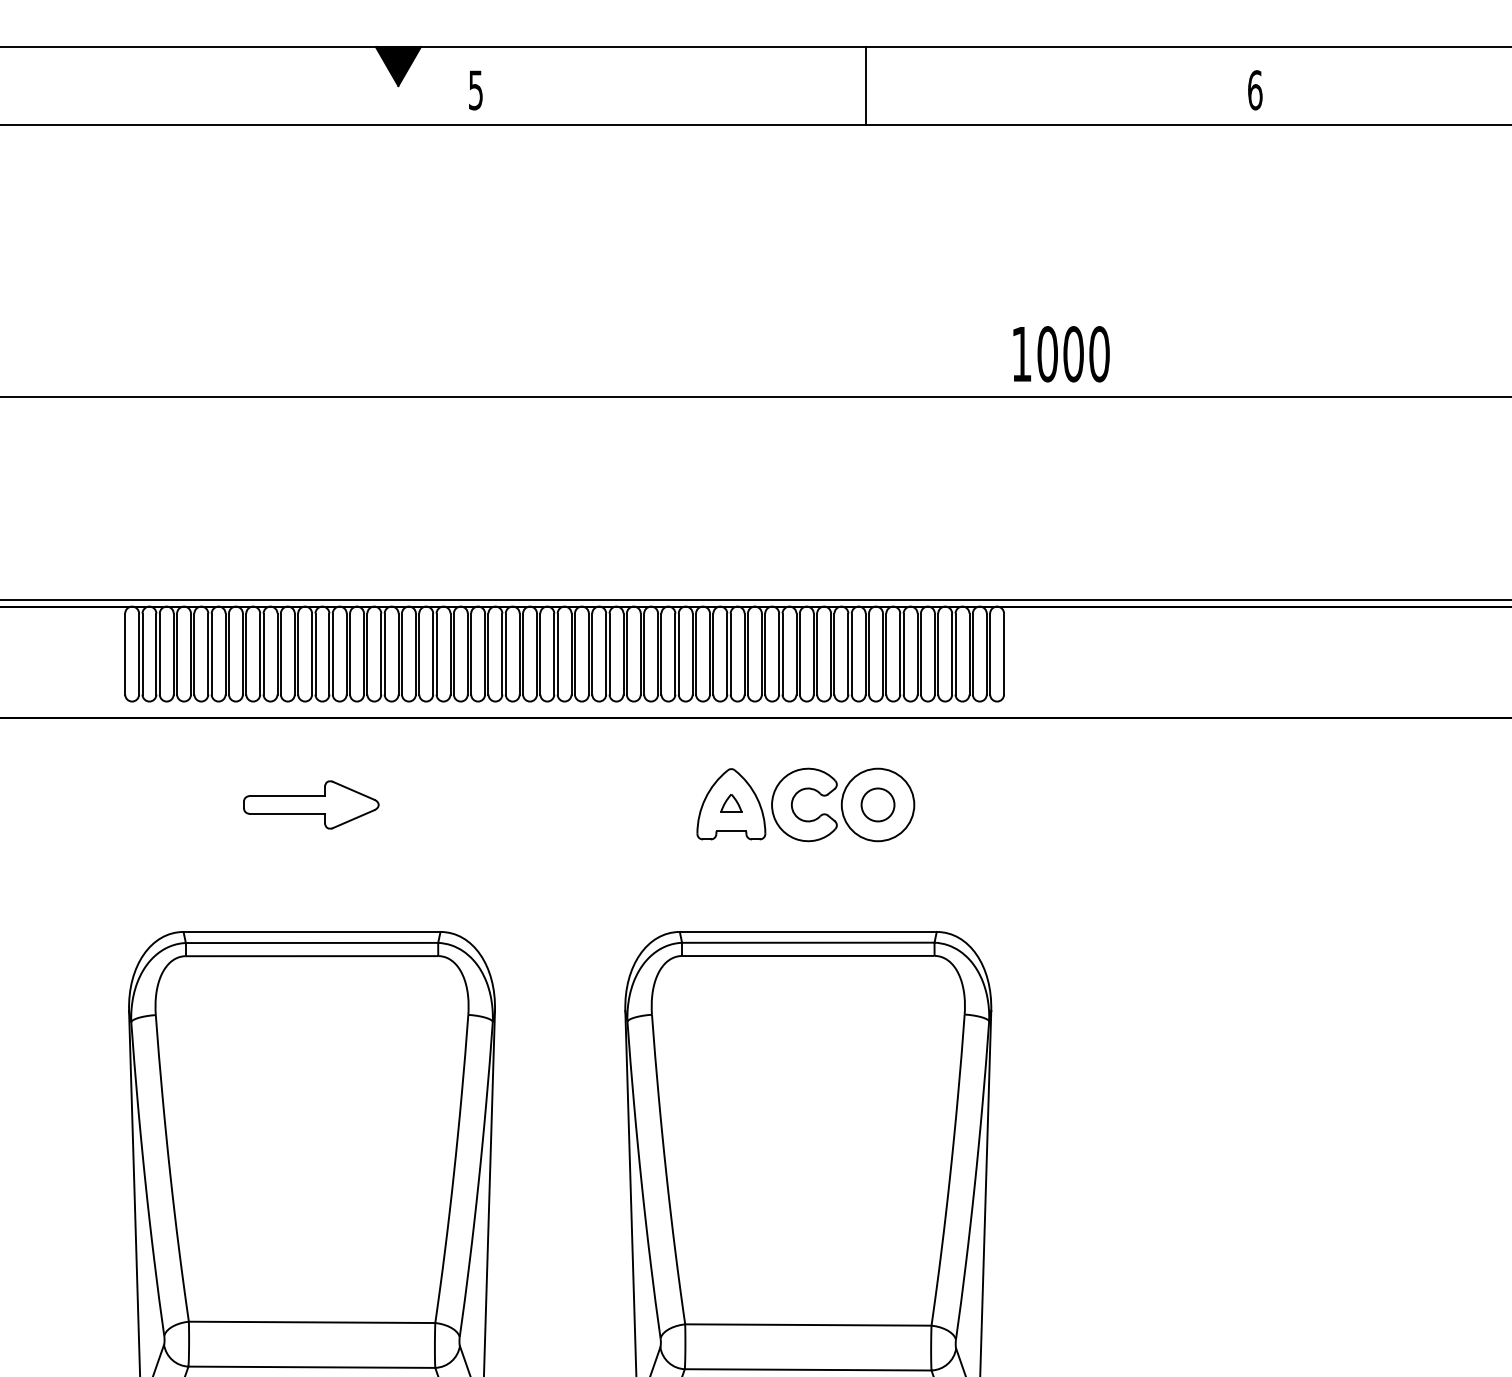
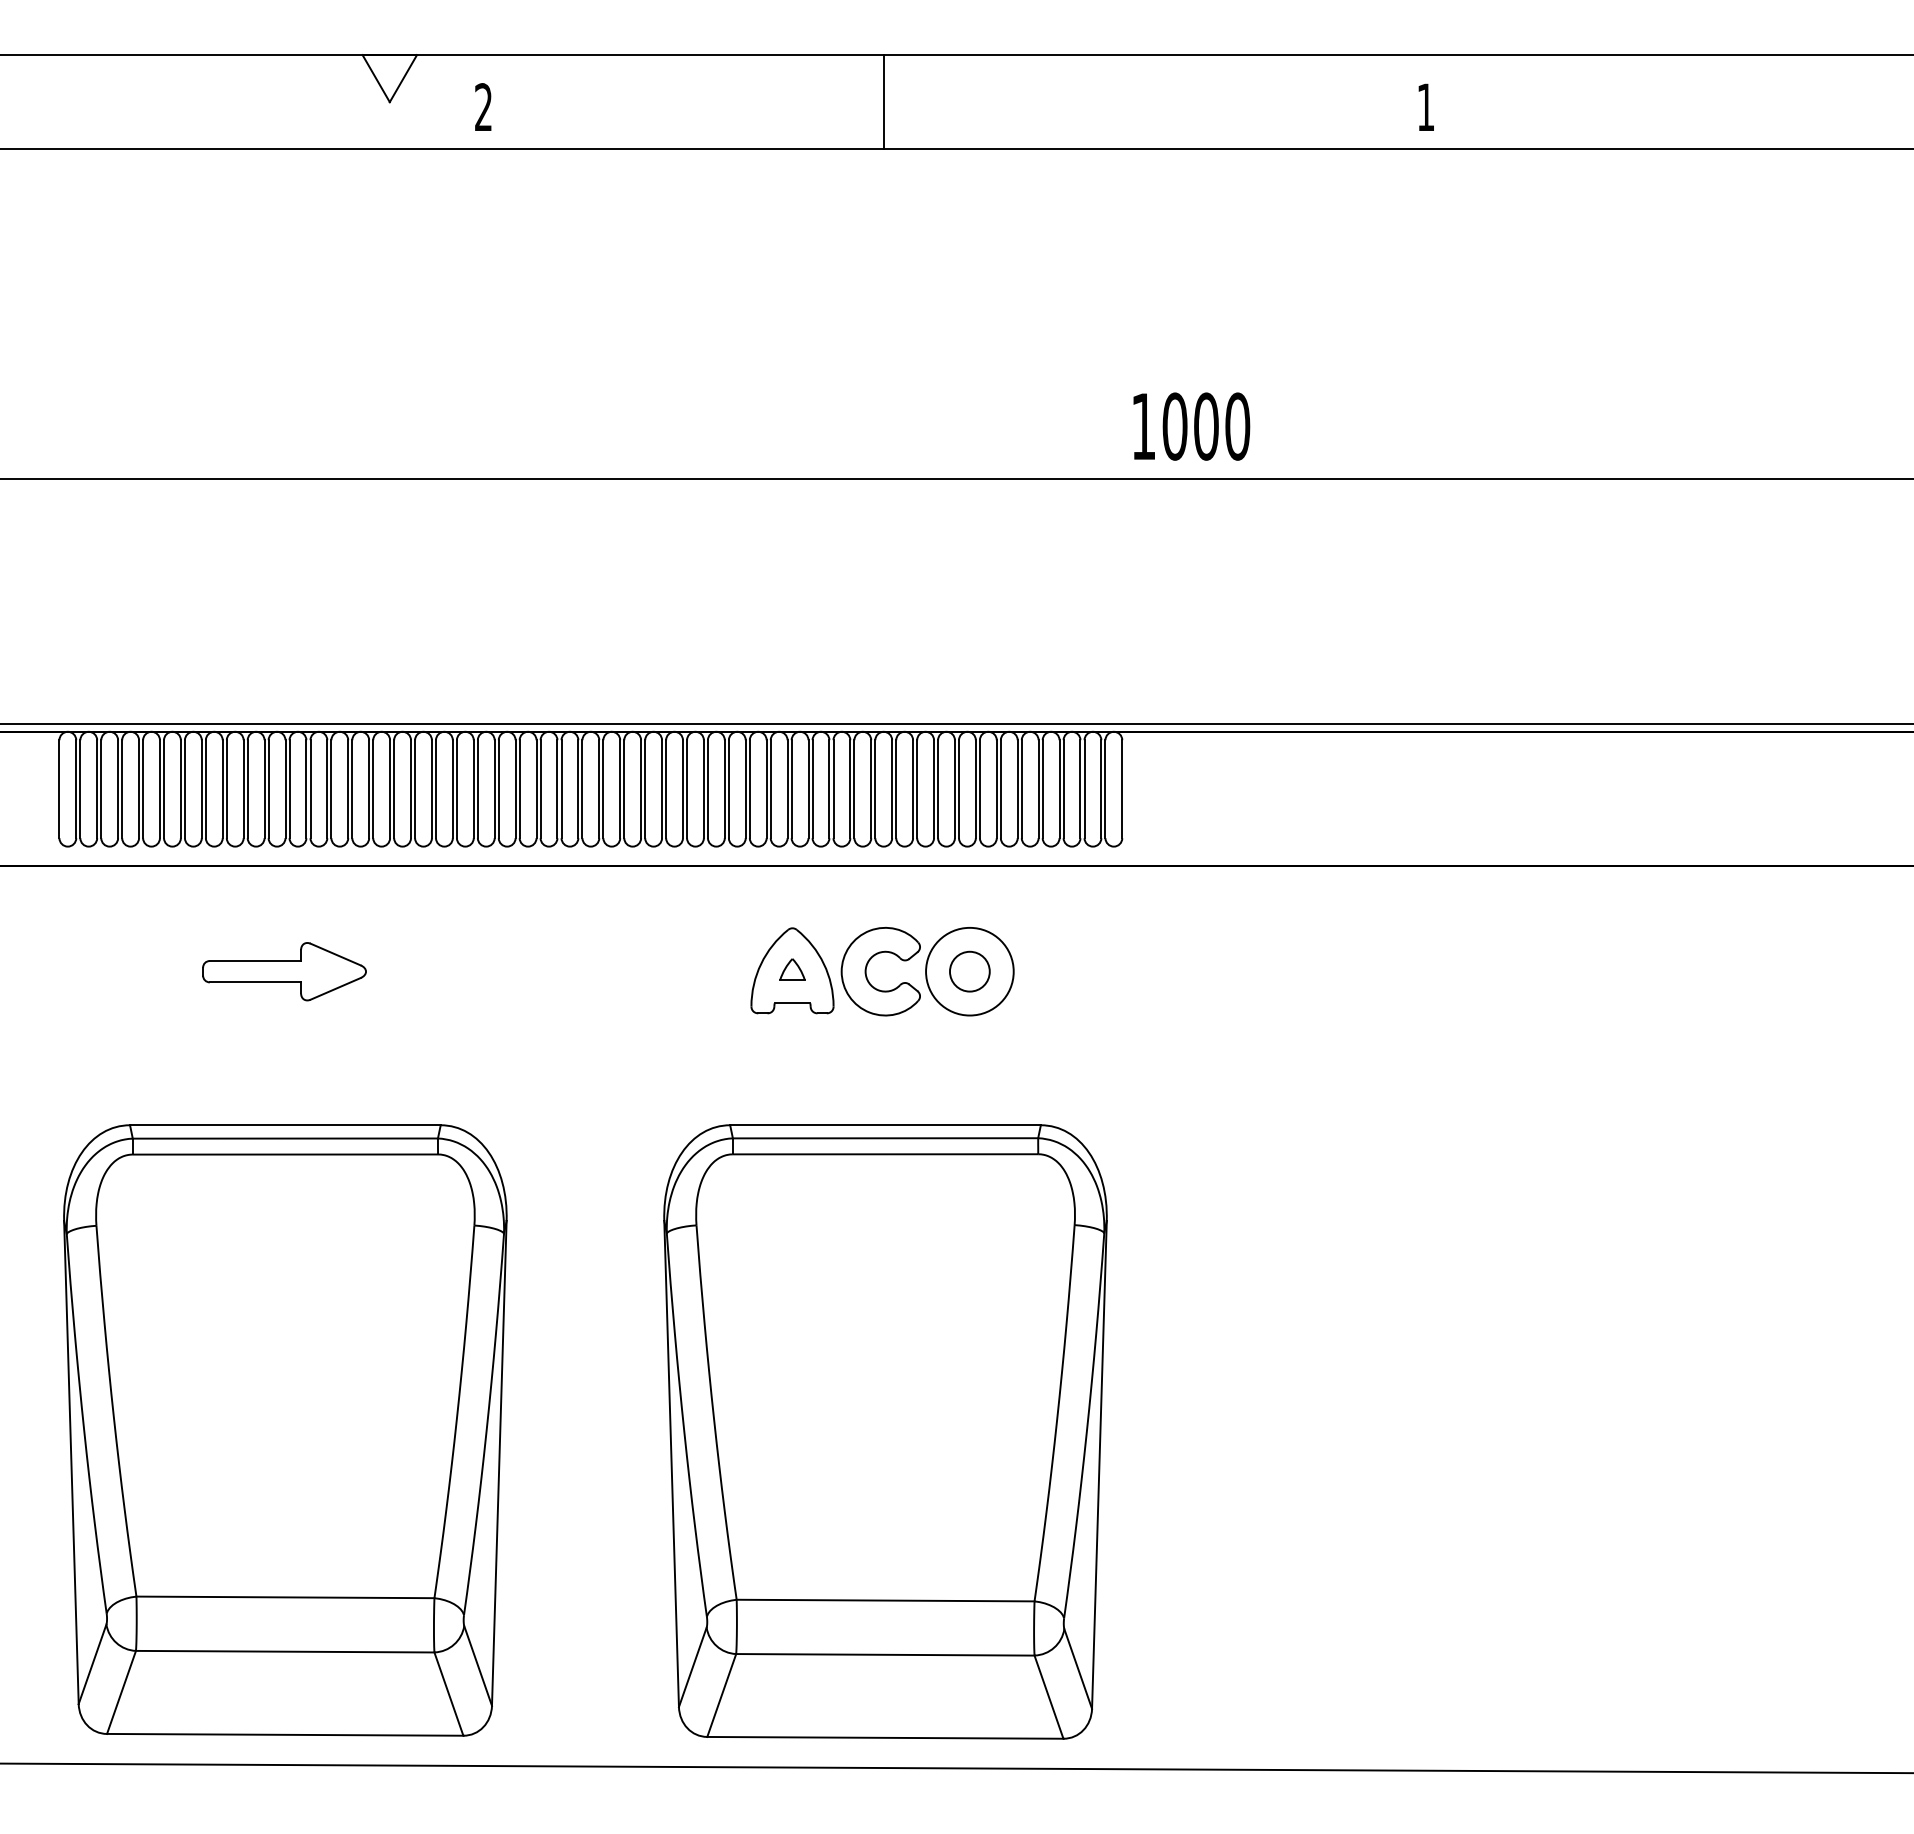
fill: (398, 66) -> (389, 78), removed
line: (866, 86) -> (884, 102), moved
text: (475, 90) -> (483, 107), 5 -> 2
text: (1254, 90) -> (1425, 107), 6 -> 1

